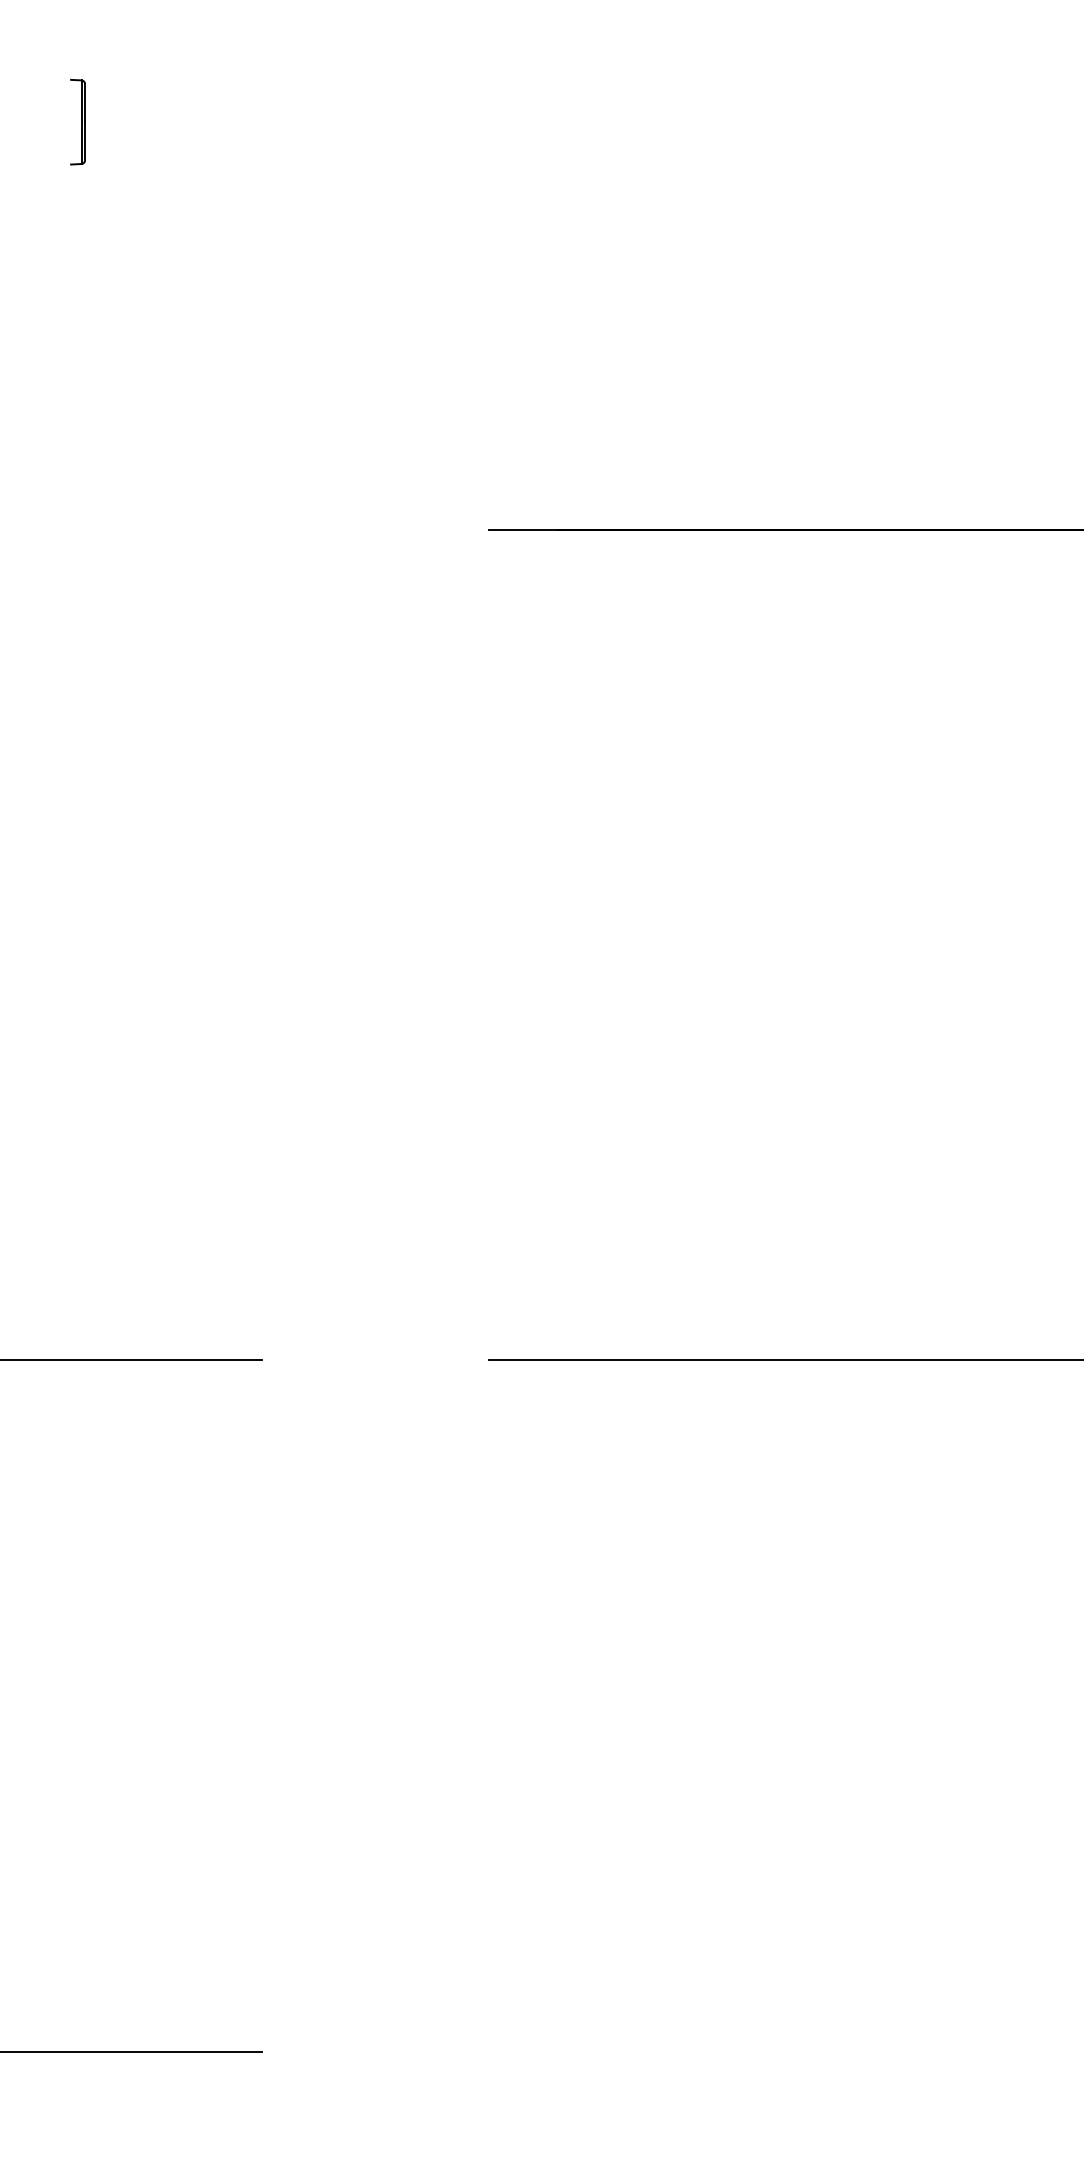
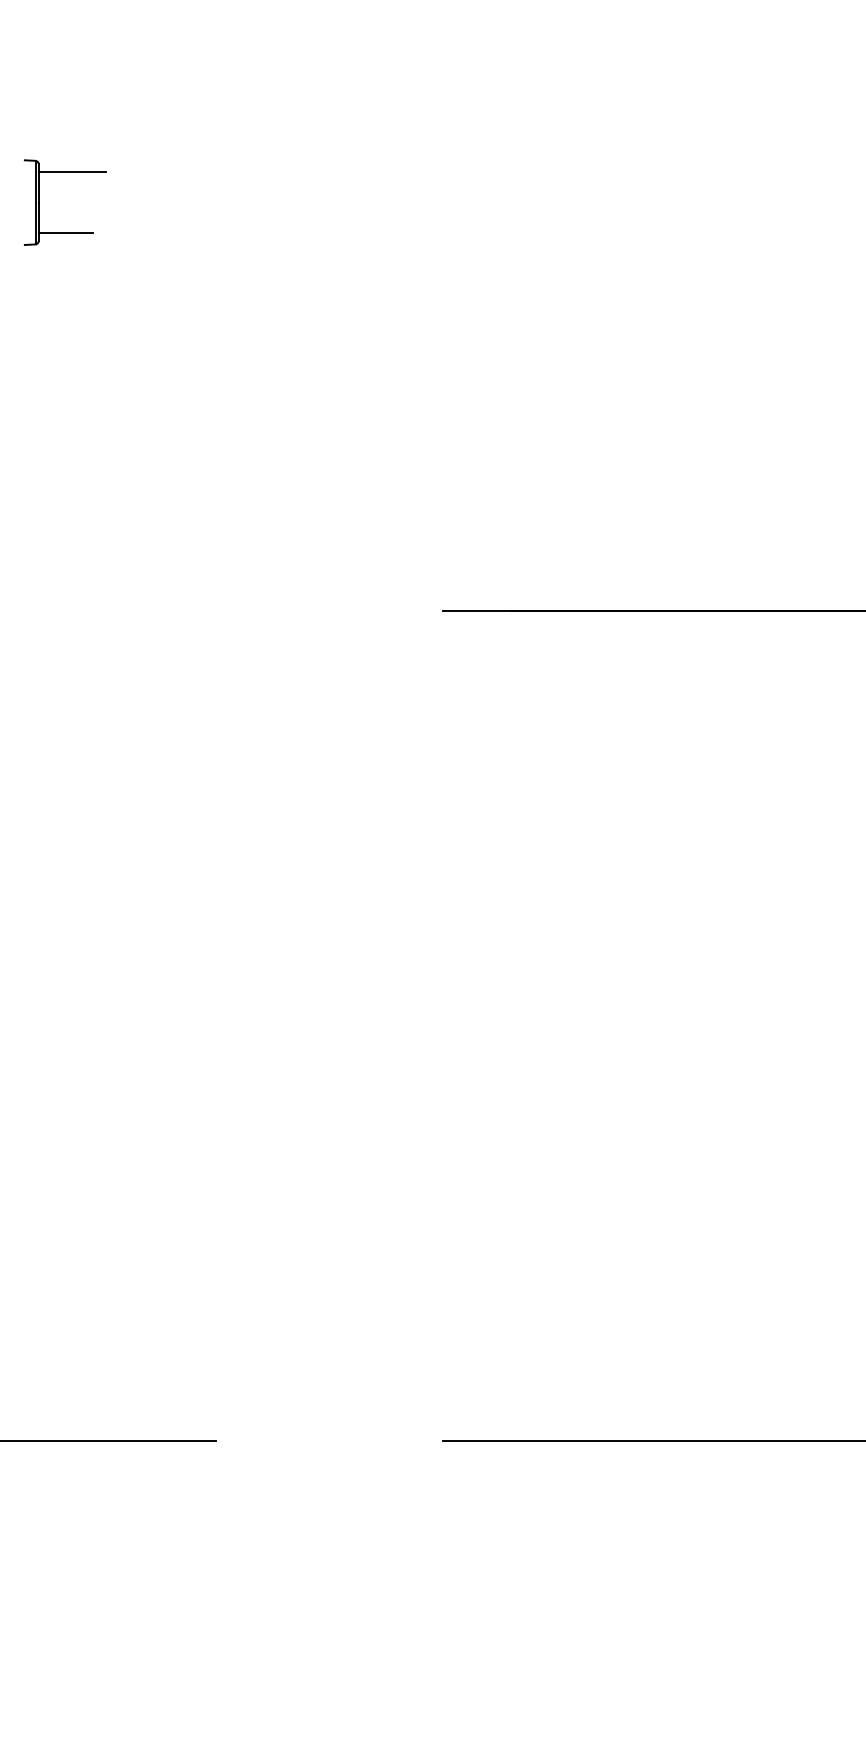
line: (117, 91) -> (71, 171), added
line: (111, 152) -> (65, 232), added

